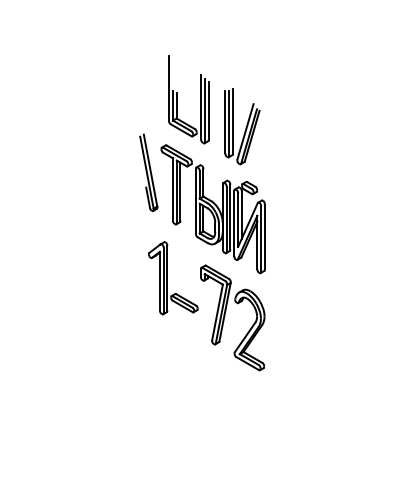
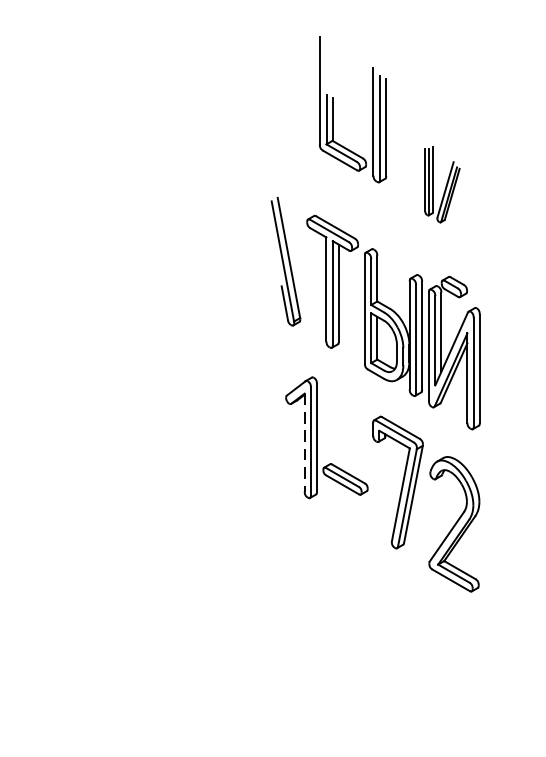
part: (177, 99) -> (333, 109), moved
part: (242, 126) -> (442, 184), size x0.6
line: (159, 281) -> (303, 443), solid -> dashed

